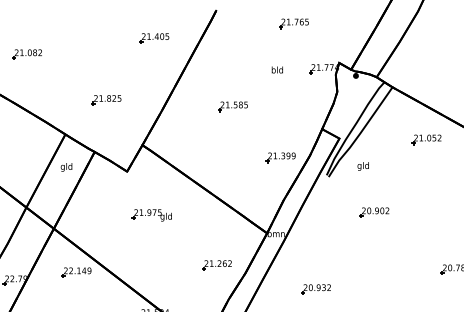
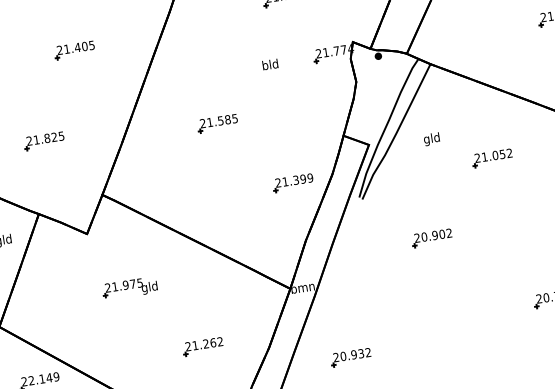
part: (154, 38) -> (74, 50), moved
part: (426, 139) -> (492, 157), moved
text: (362, 166) -> (430, 139), moved
part: (216, 265) -> (202, 347), moved
part: (315, 289) -> (350, 357), moved

